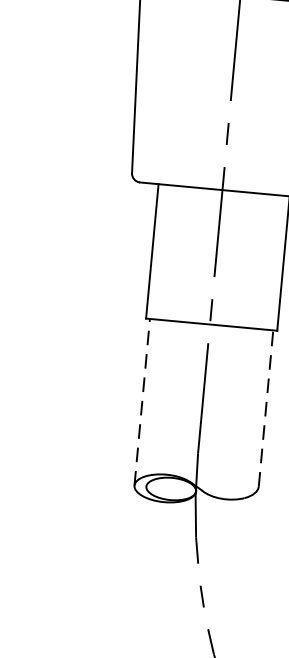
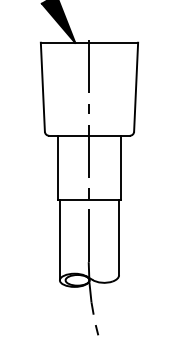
line: (141, 400) -> (59, 239), dashed -> solid
line: (266, 407) -> (119, 237), dashed -> solid

